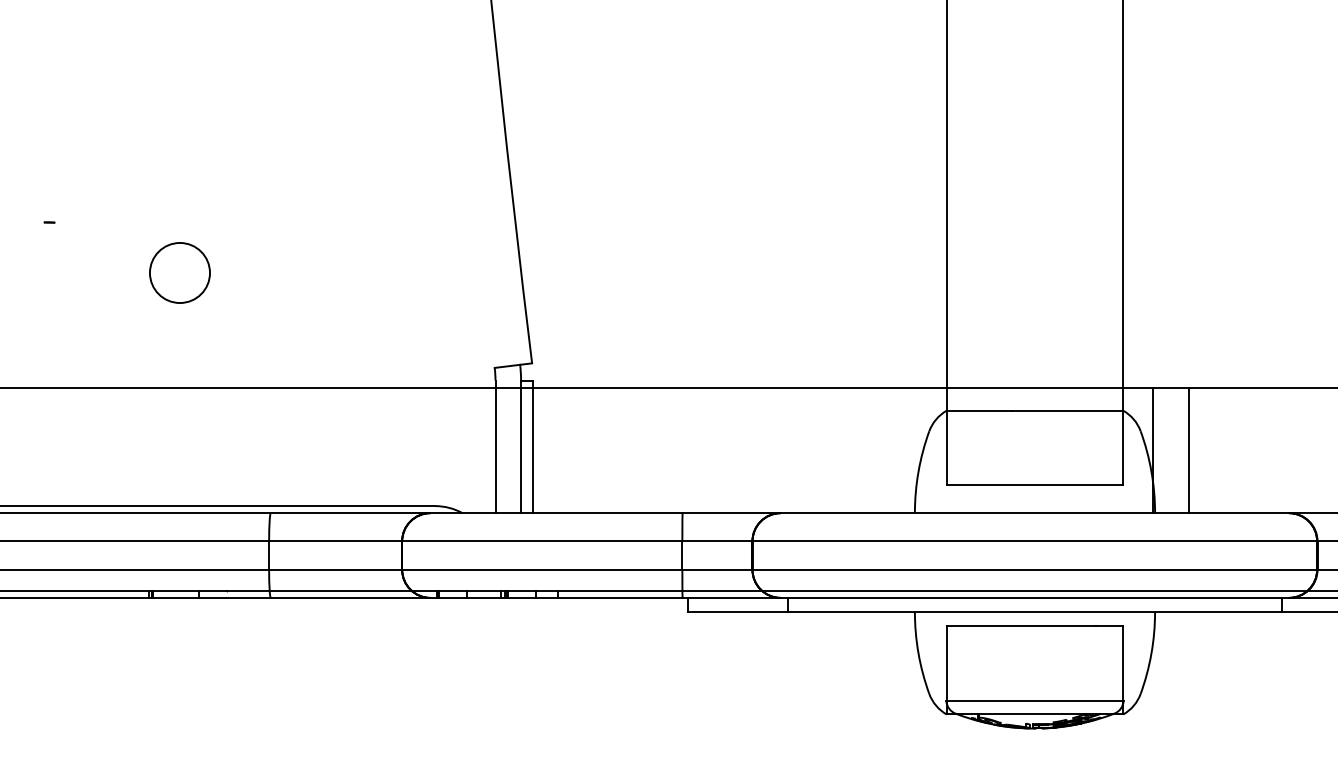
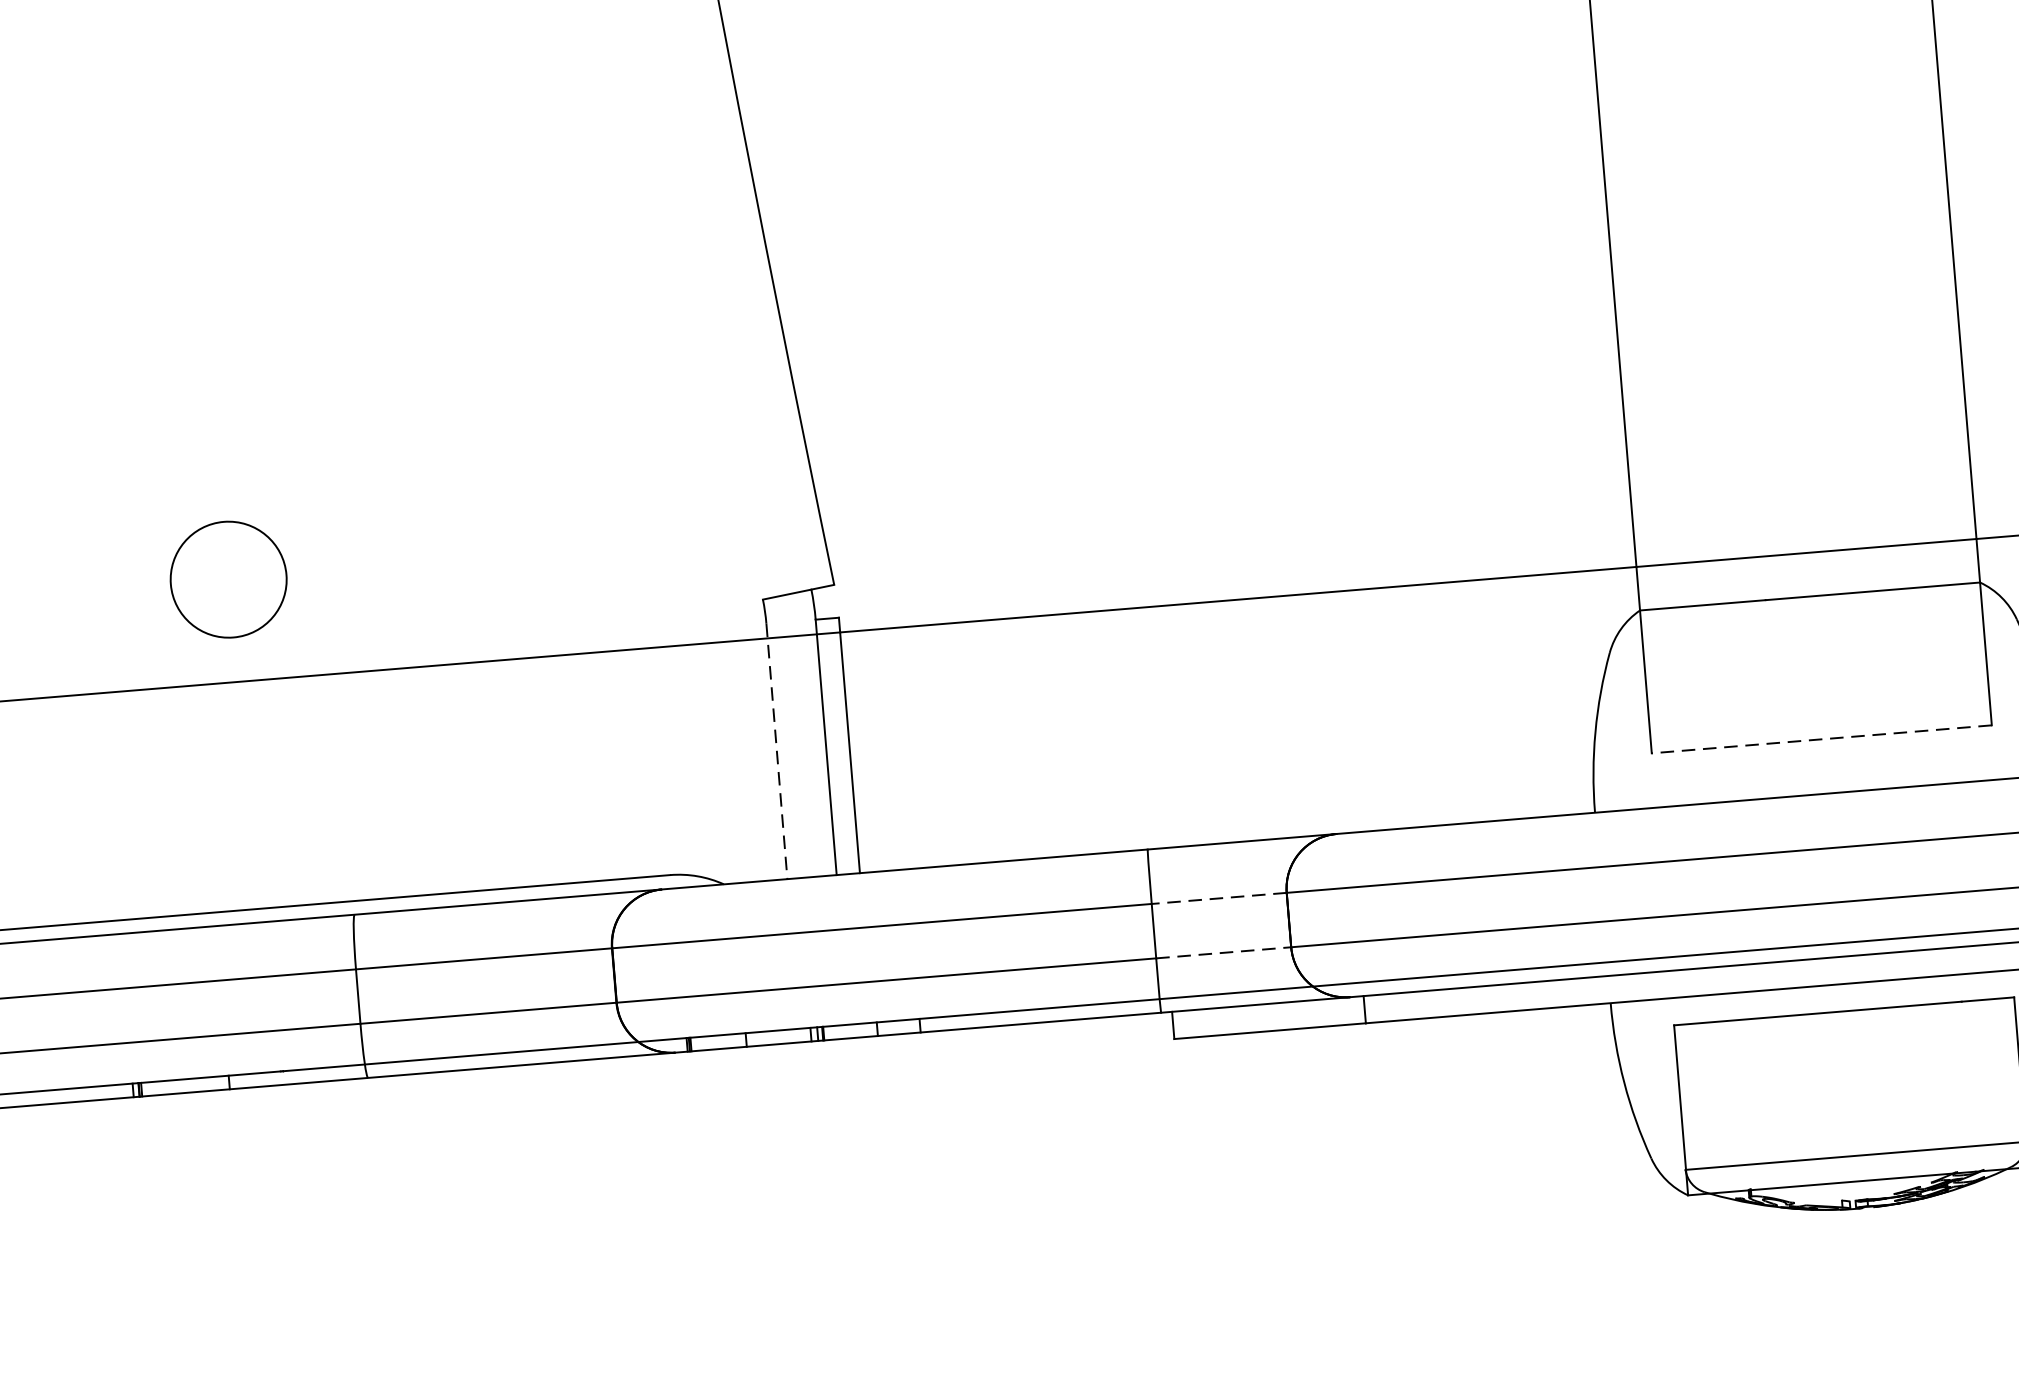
circle: (179, 272) -> (227, 578), moved
line: (495, 447) -> (777, 752), solid -> dashed
line: (1034, 484) -> (1820, 738), solid -> dashed
line: (716, 541) -> (1217, 898), solid -> dashed
line: (717, 569) -> (1223, 952), solid -> dashed

